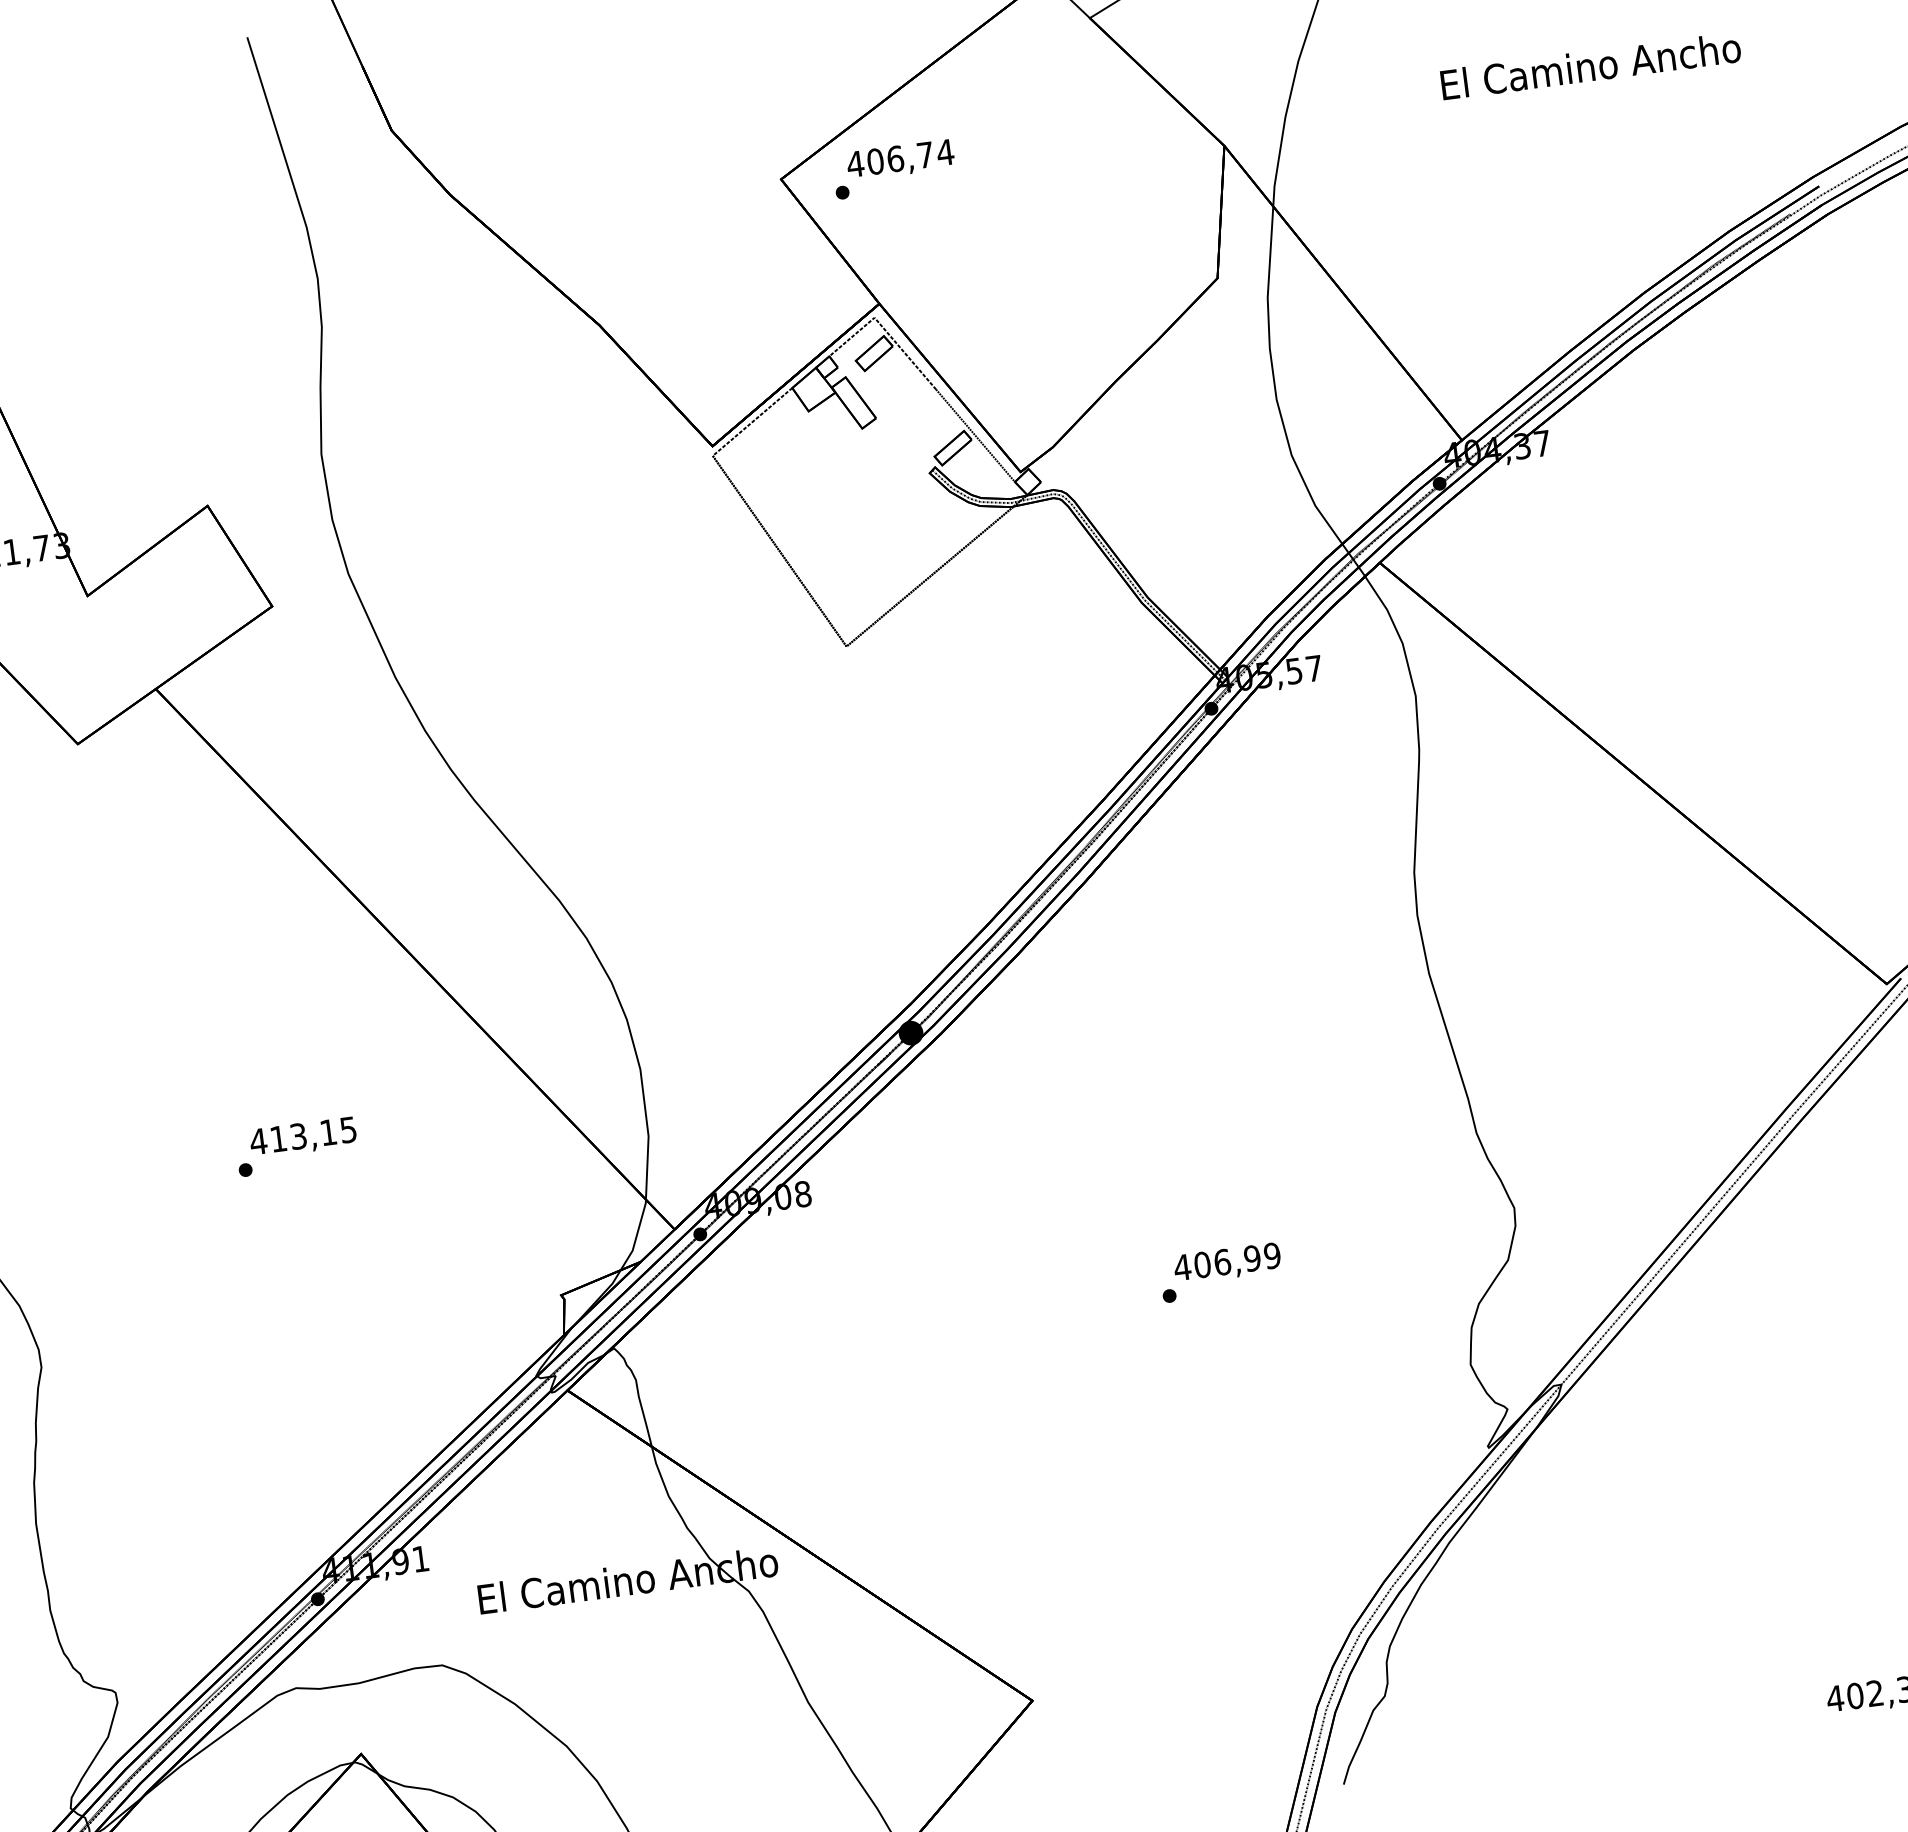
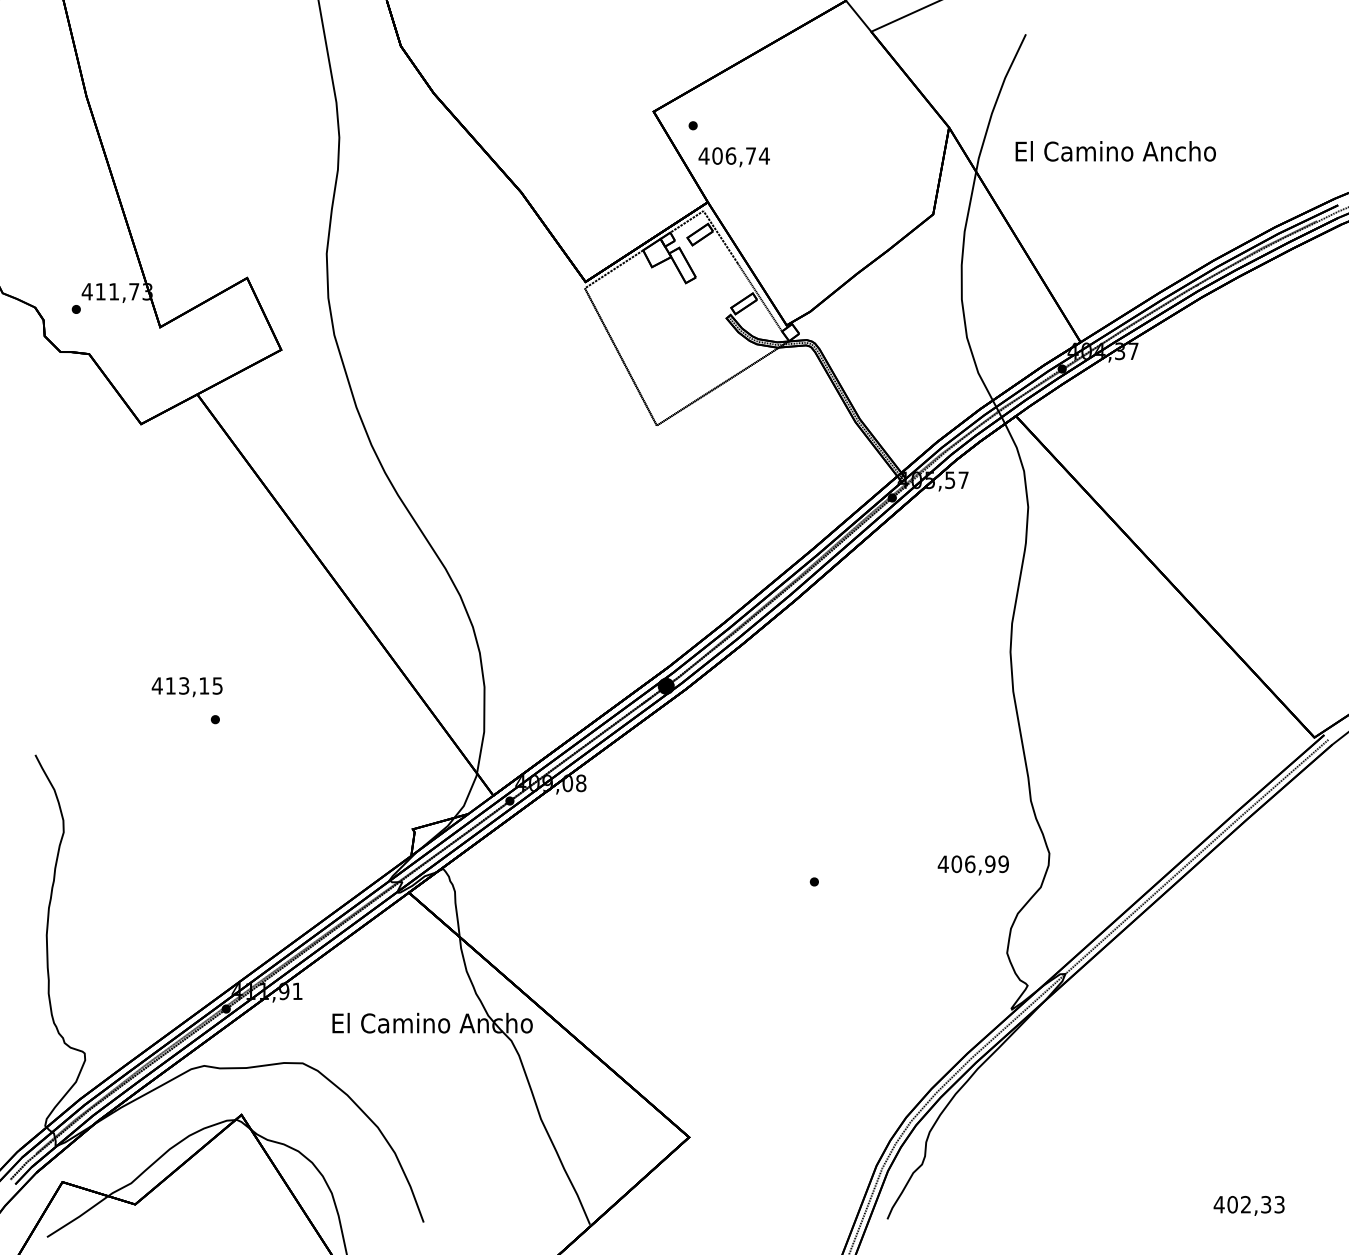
text: (1590, 66) -> (1115, 151), moved
text: (899, 160) -> (733, 157), moved
text: (302, 1138) -> (186, 687), moved
text: (1226, 1263) -> (972, 865), moved

